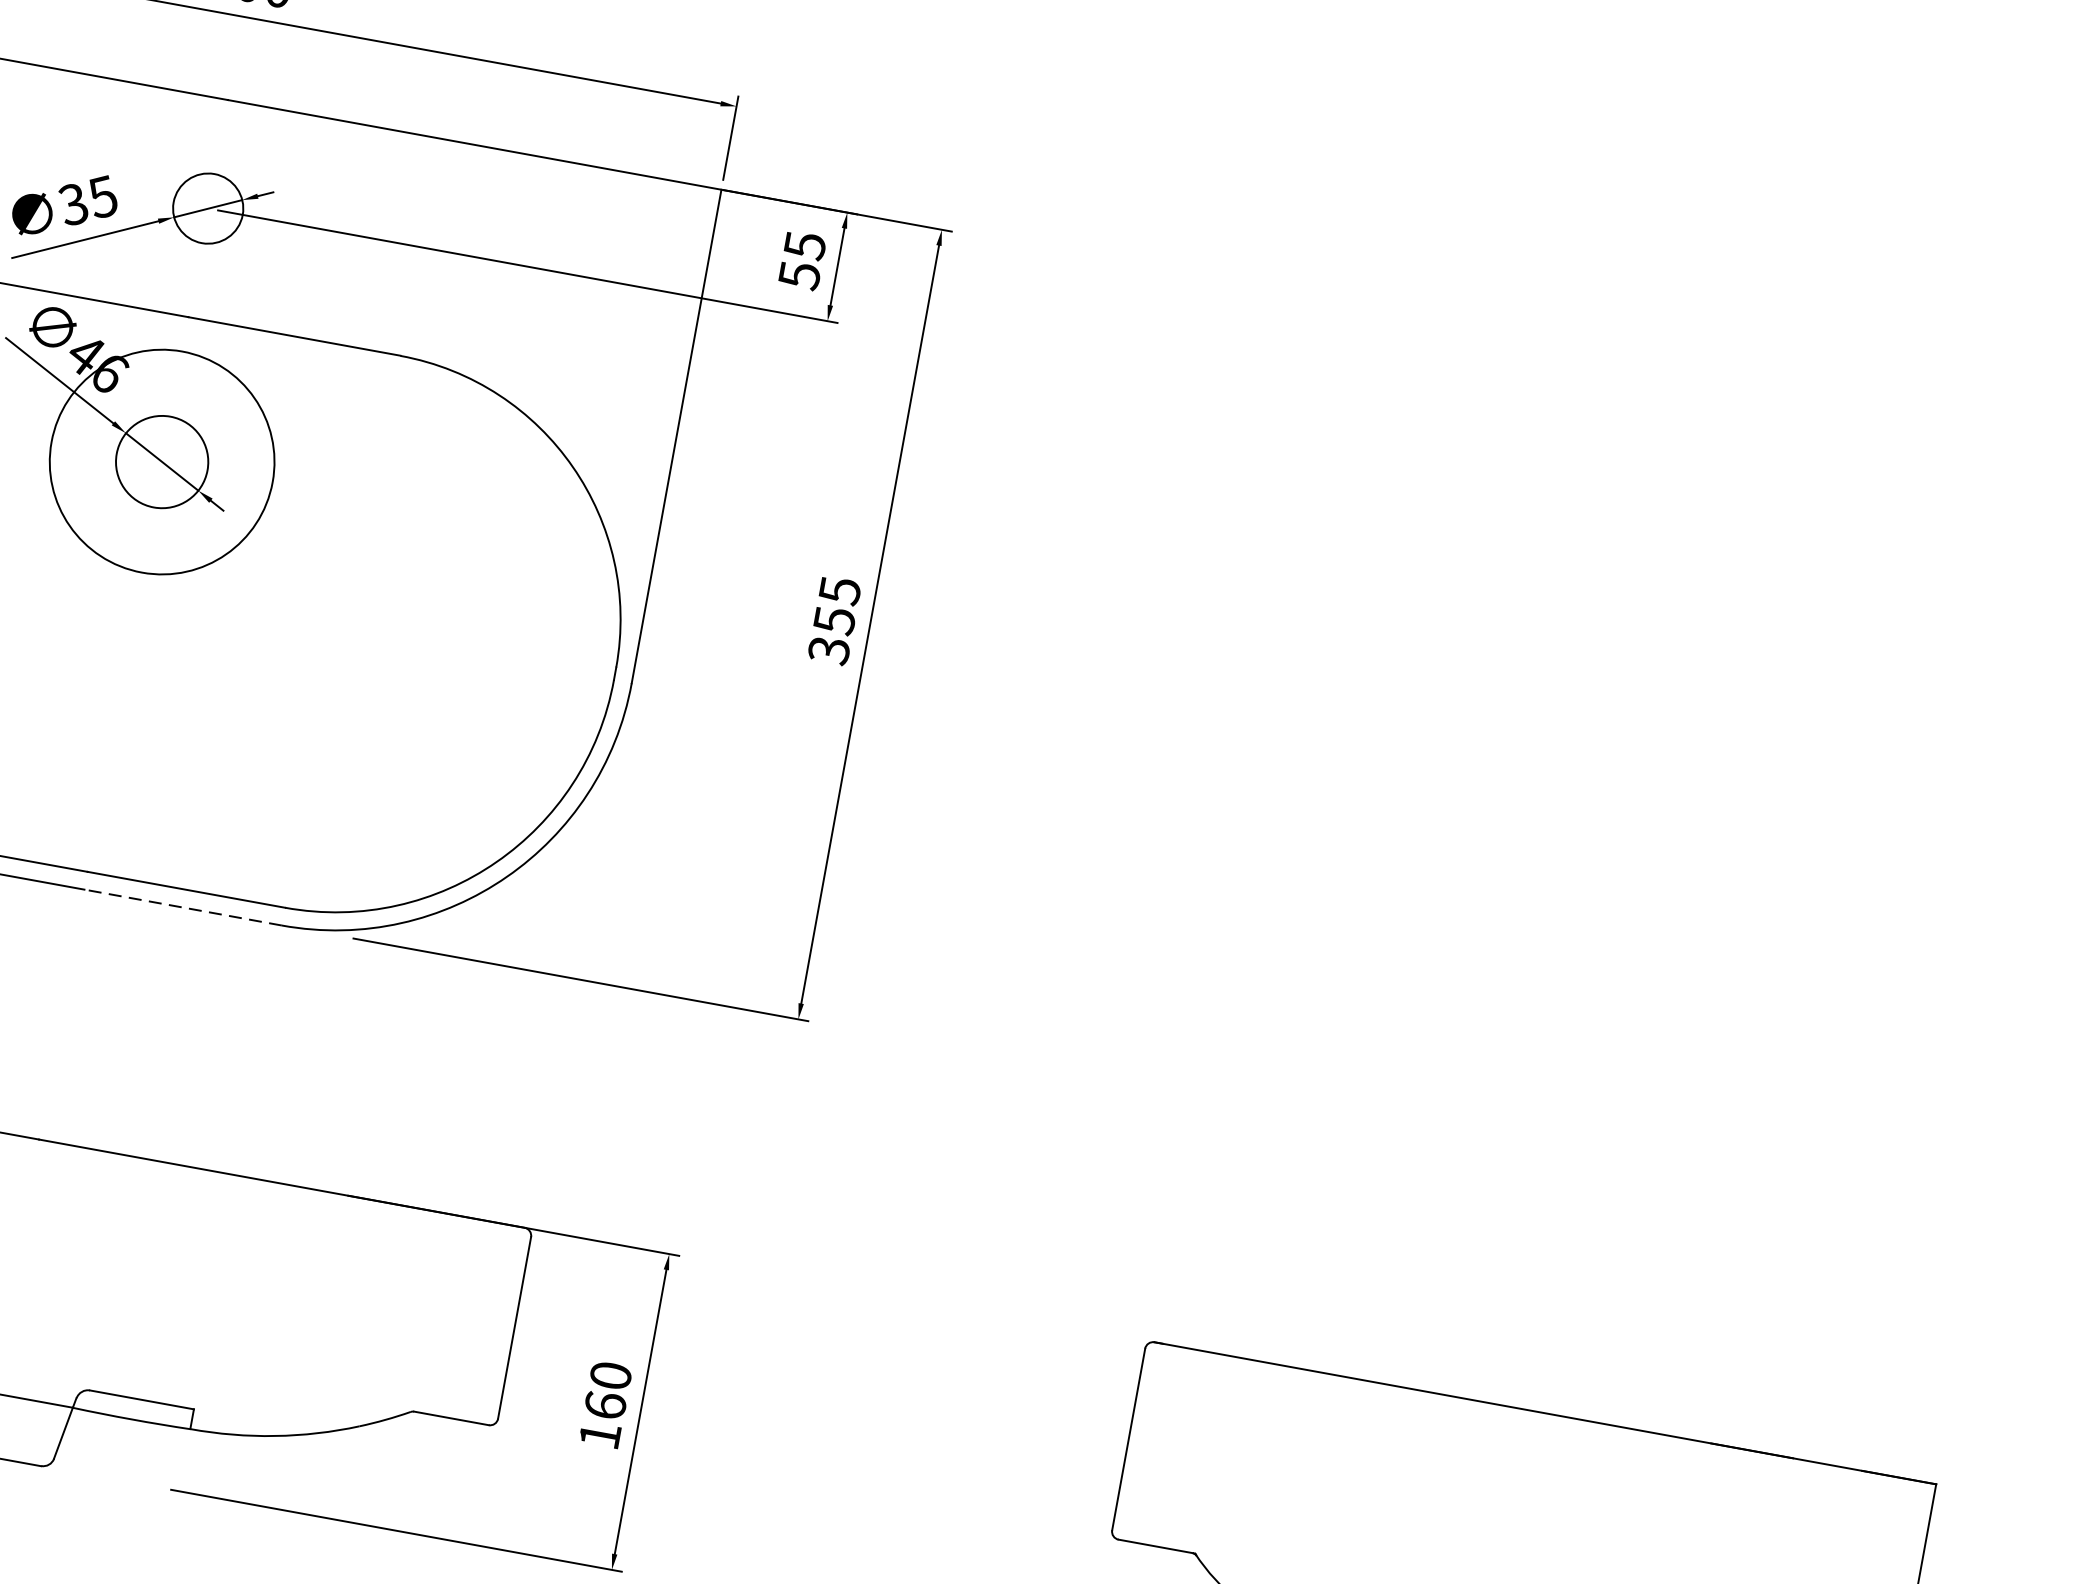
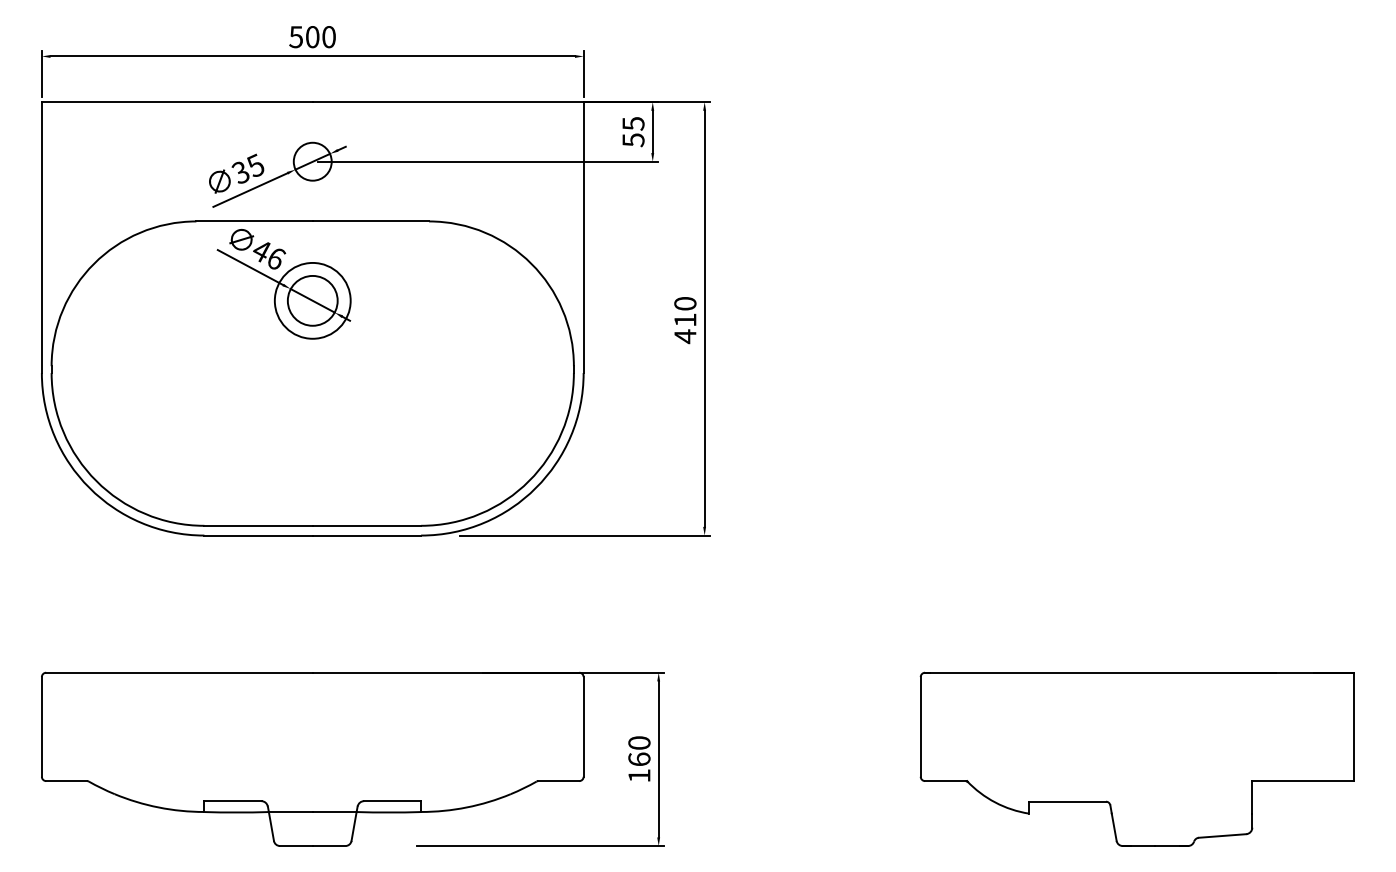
circle: (161, 461) -> (312, 300), size x0.62
text: (834, 621) -> (685, 320), 355 -> 410
line: (182, 907) -> (366, 535), dashed -> solid

